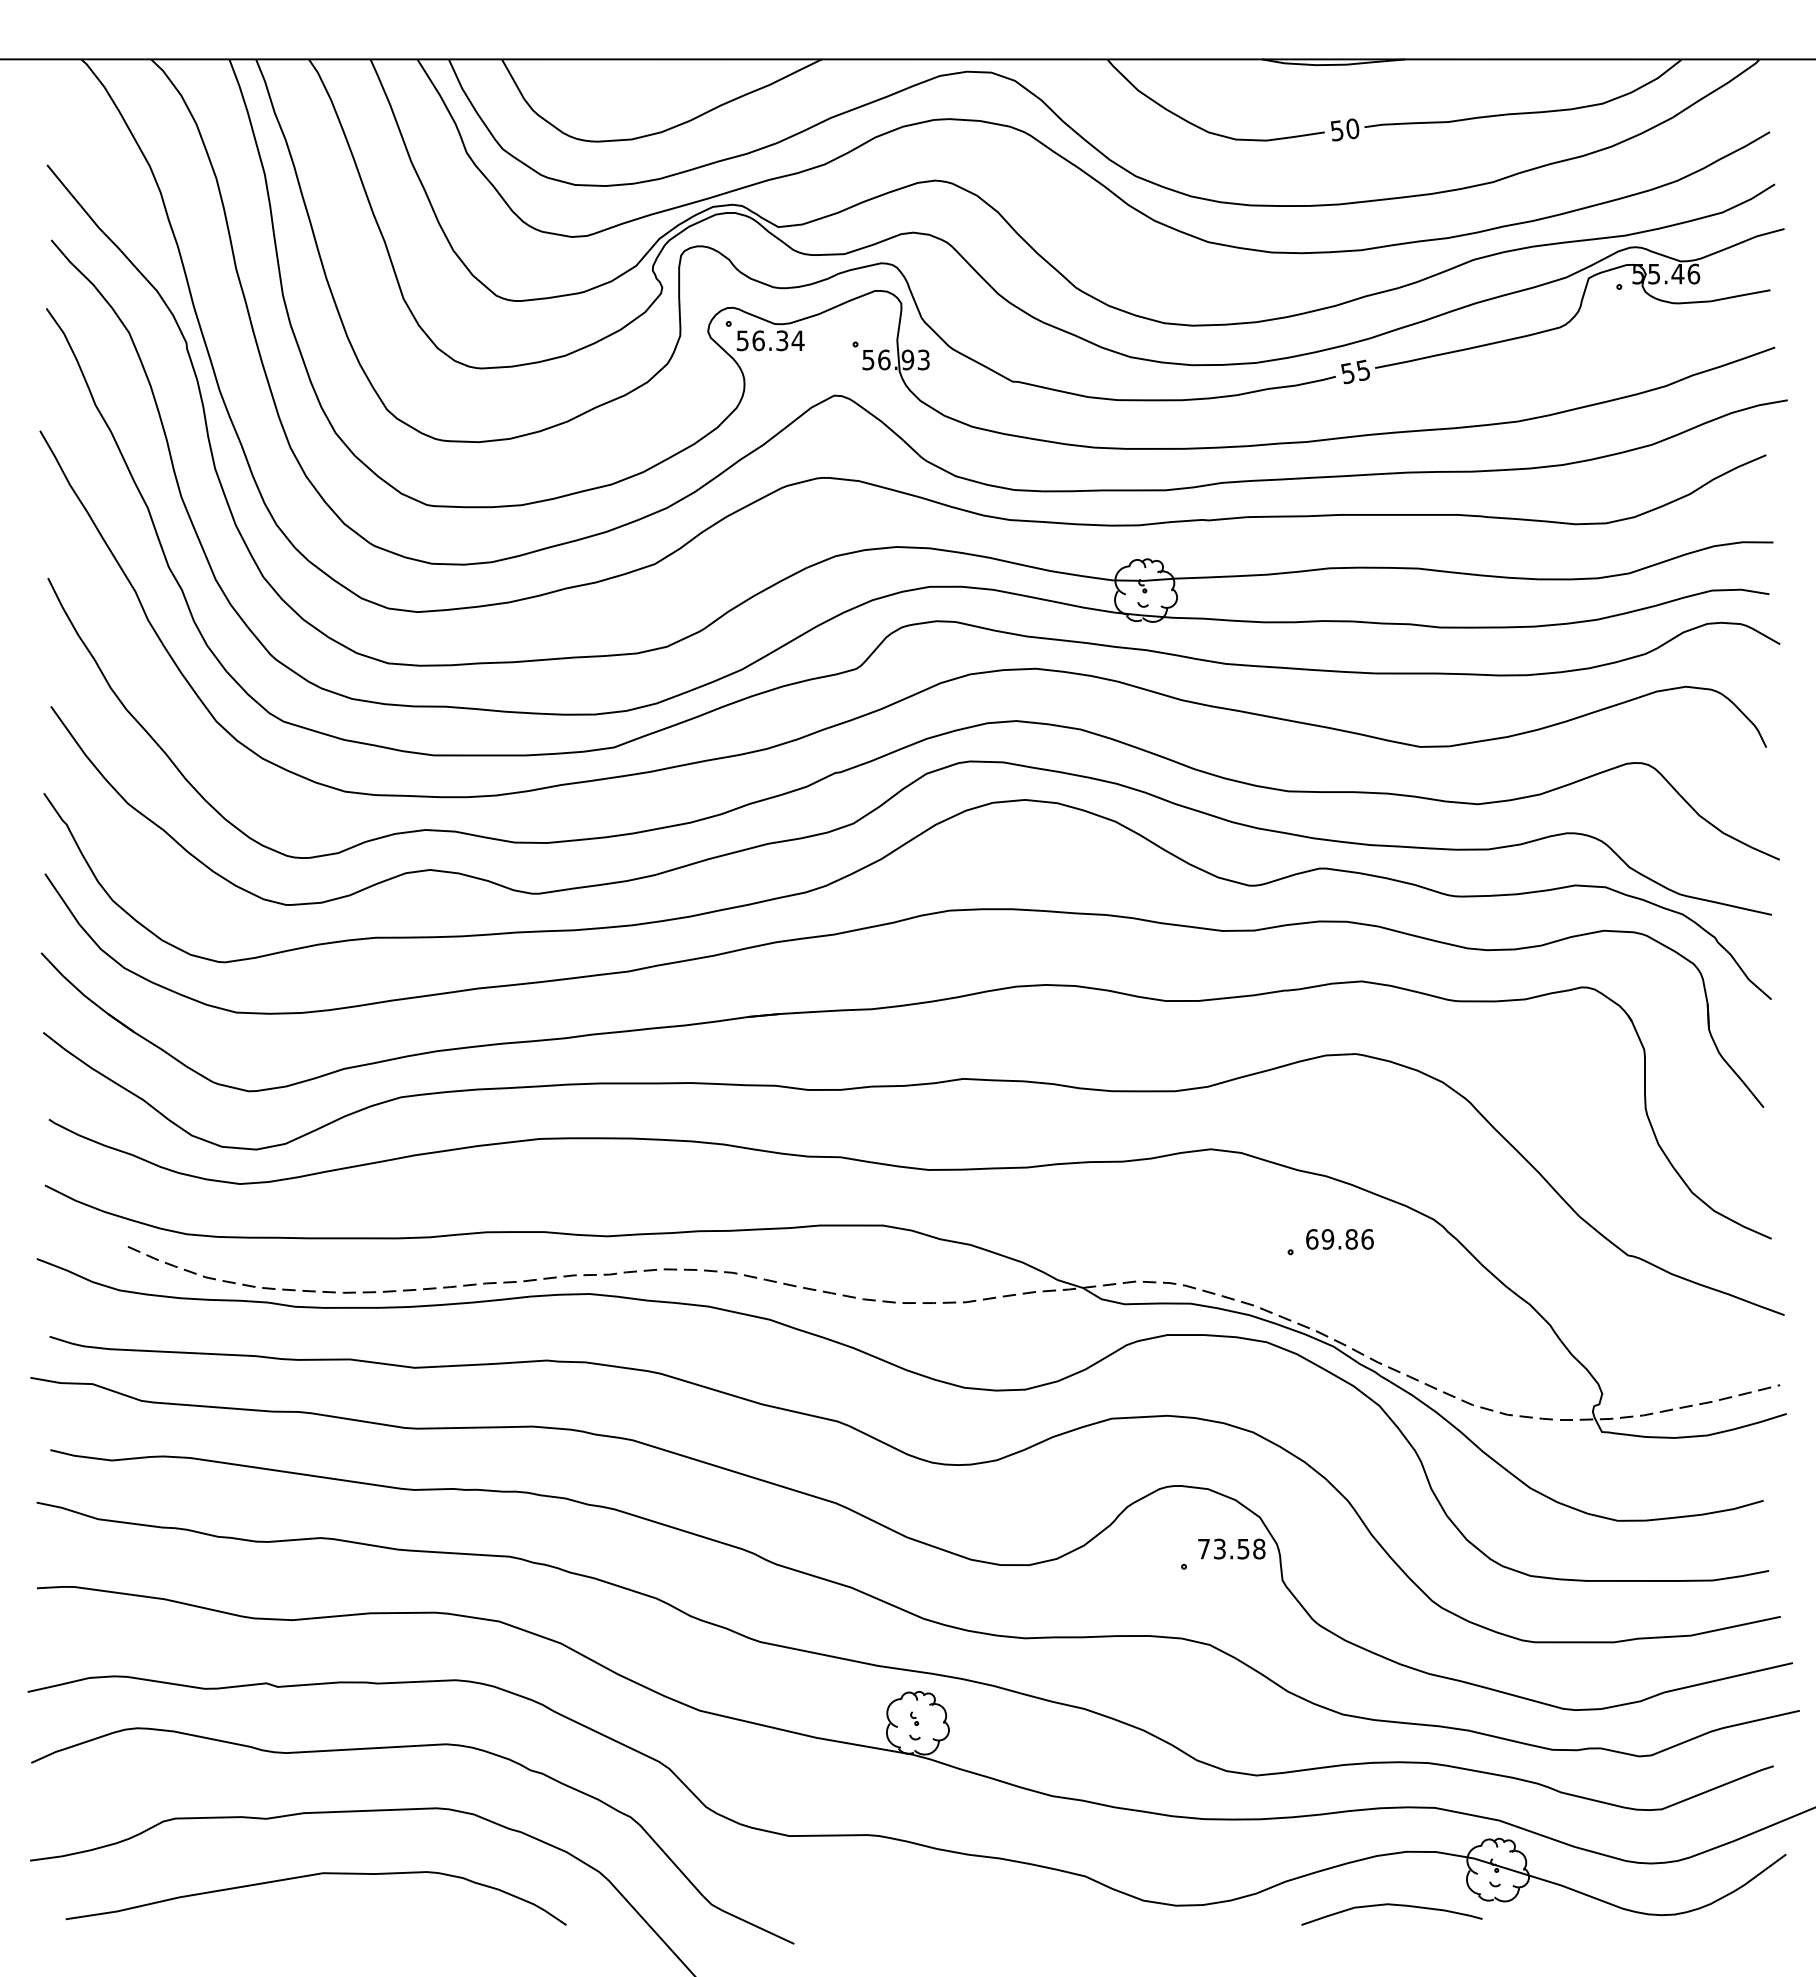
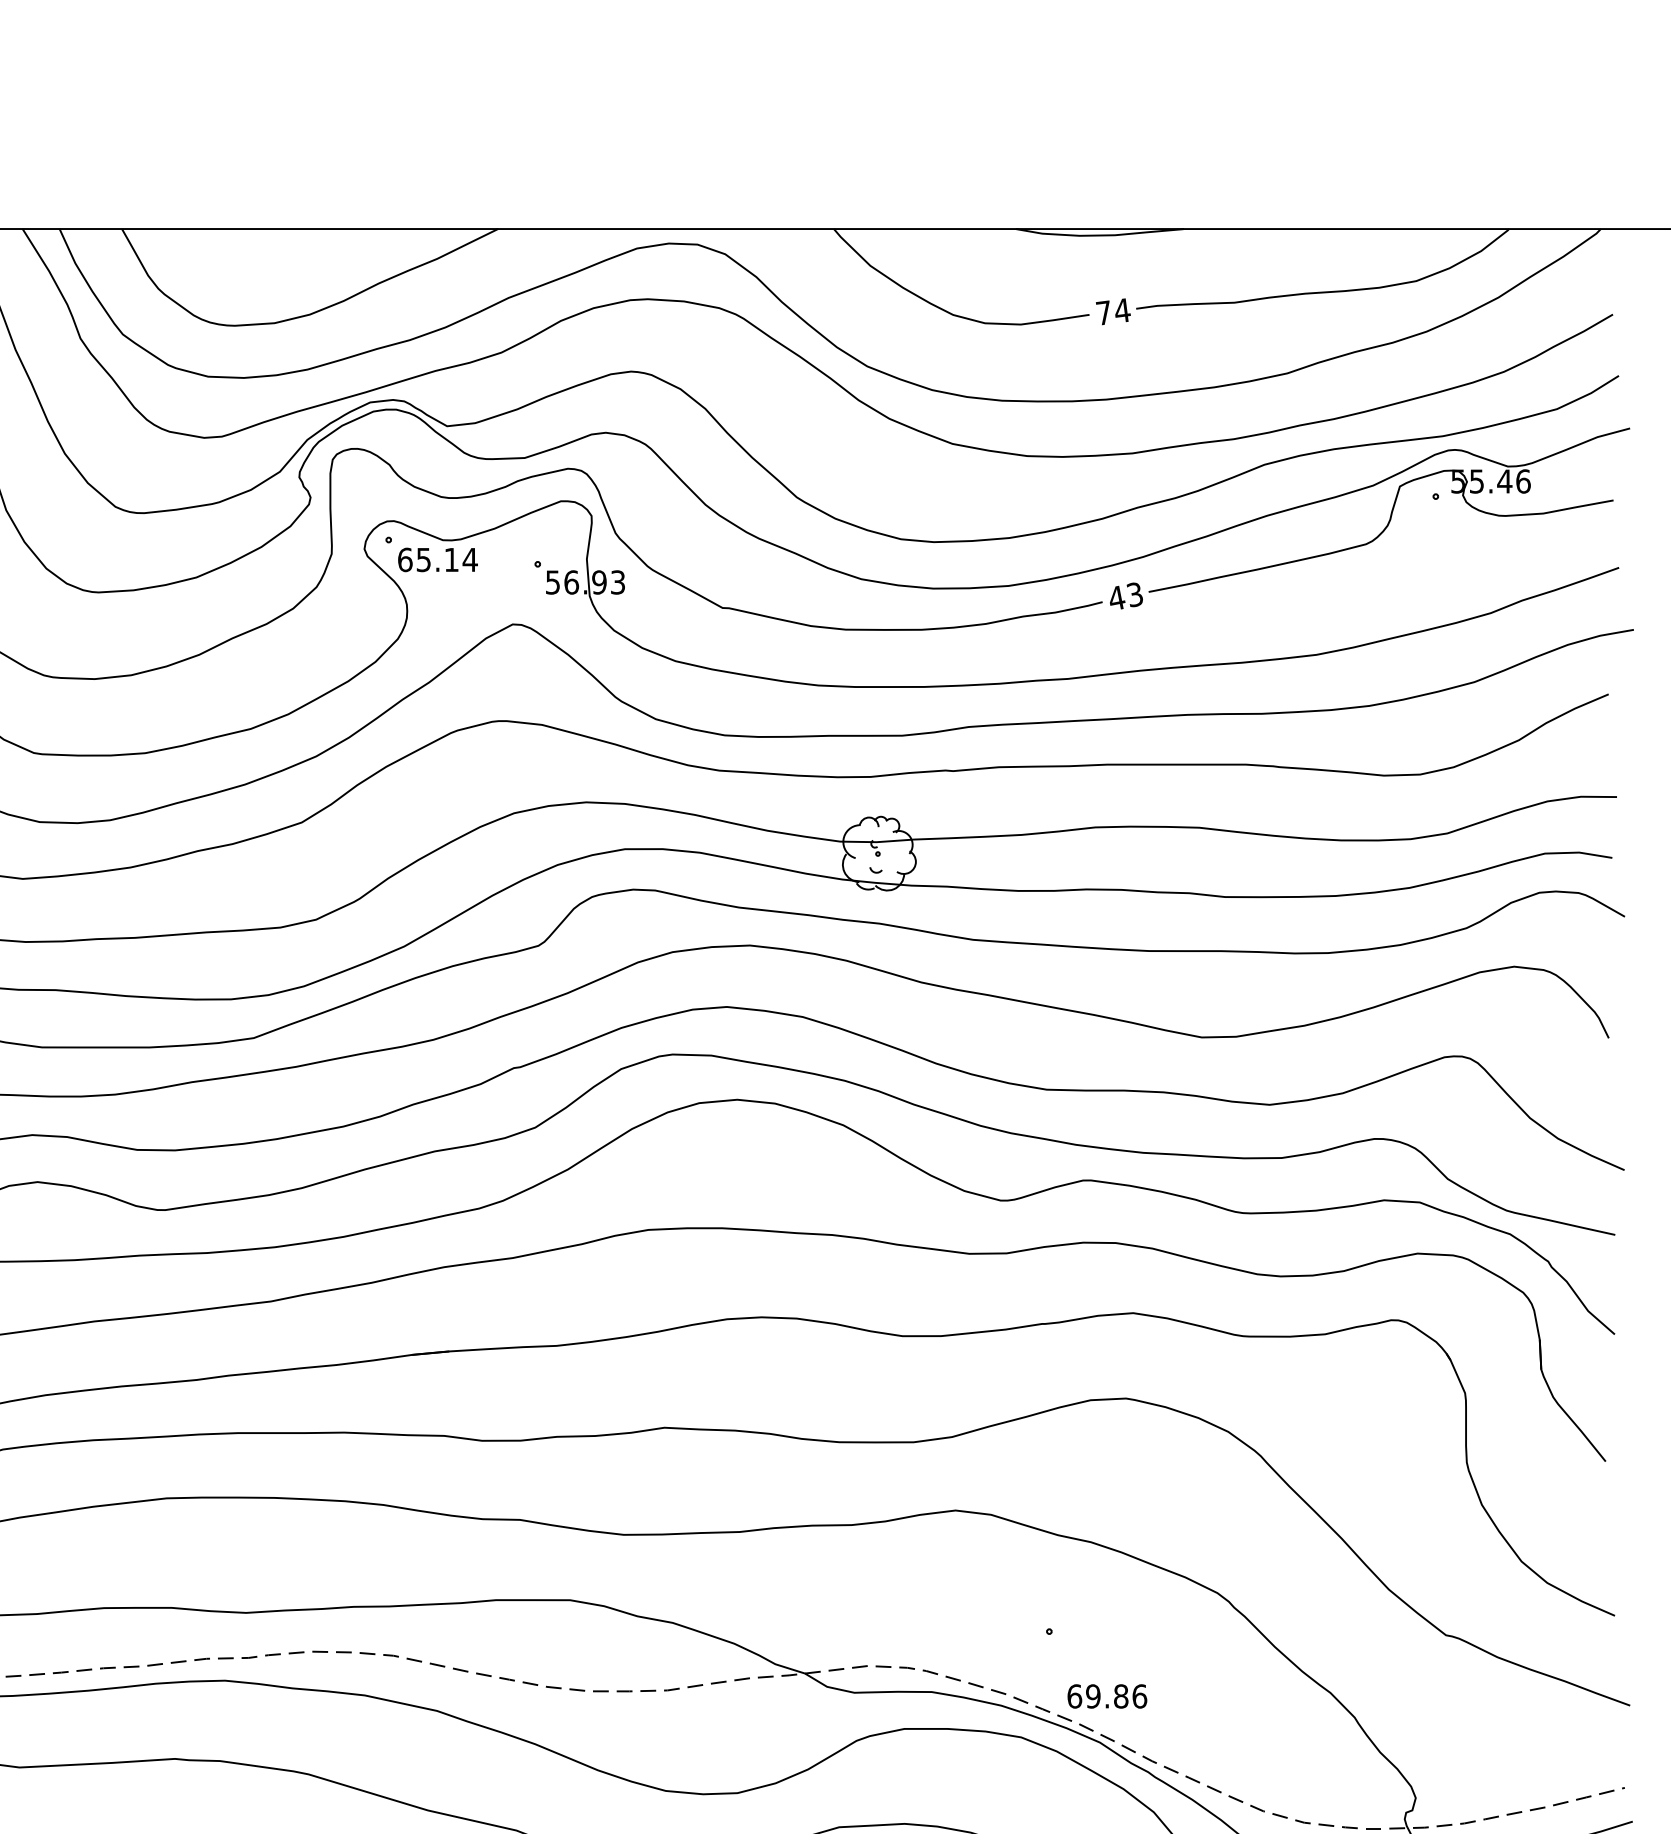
text: (1344, 129) -> (1112, 311), 50 -> 74
text: (762, 340) -> (428, 559), 56.34 -> 65.14
text: (1355, 371) -> (1125, 596), 55 -> 43
text: (1339, 1239) -> (1106, 1696), moved

